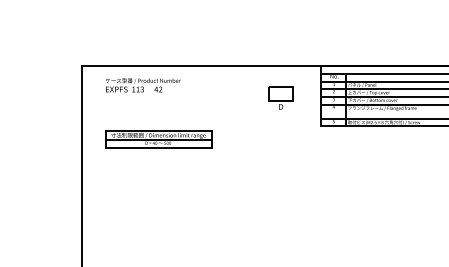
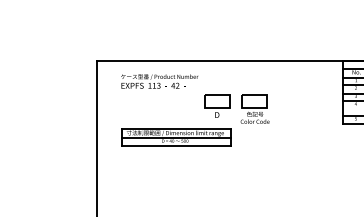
part: (280, 97) -> (216, 105), moved
part: (235, 111) -> (254, 108), added

